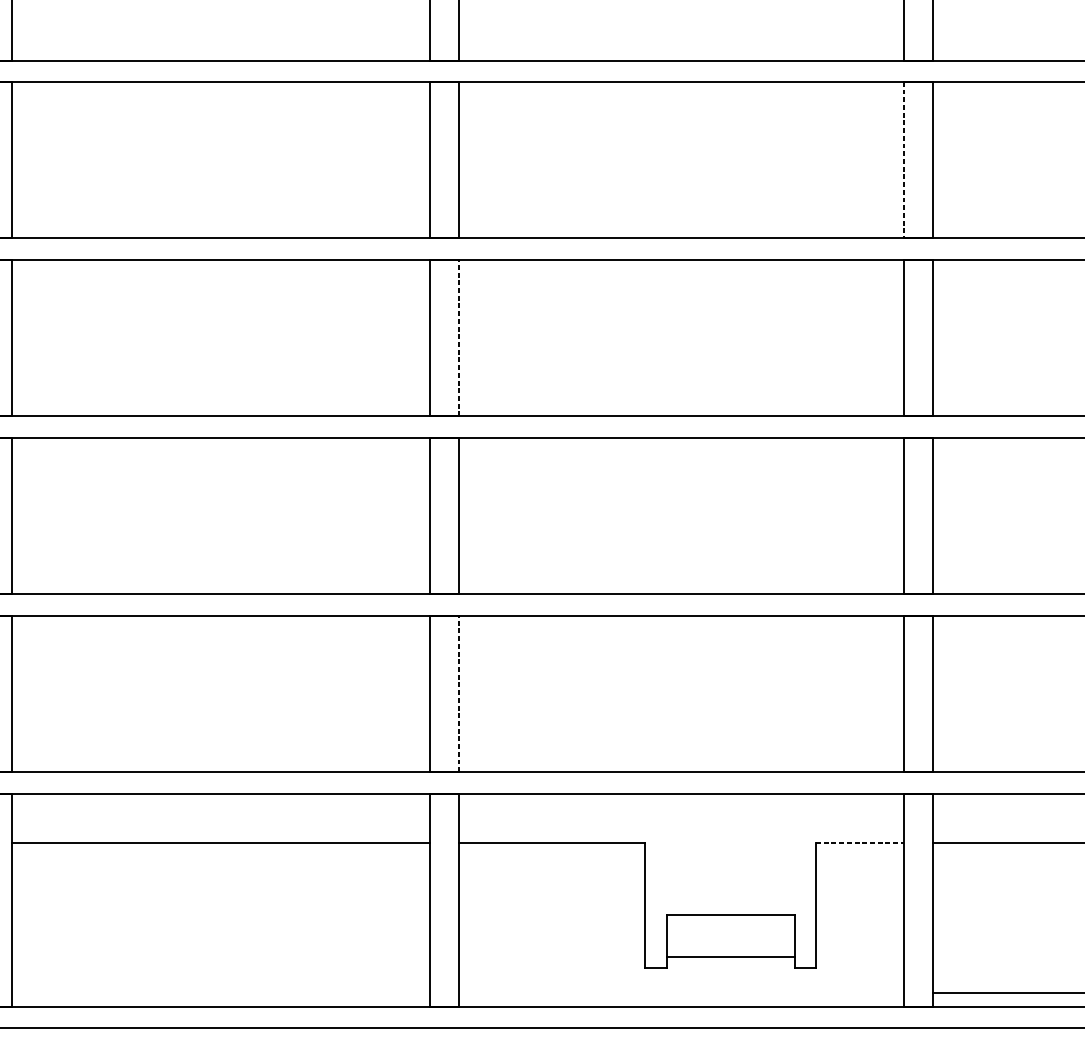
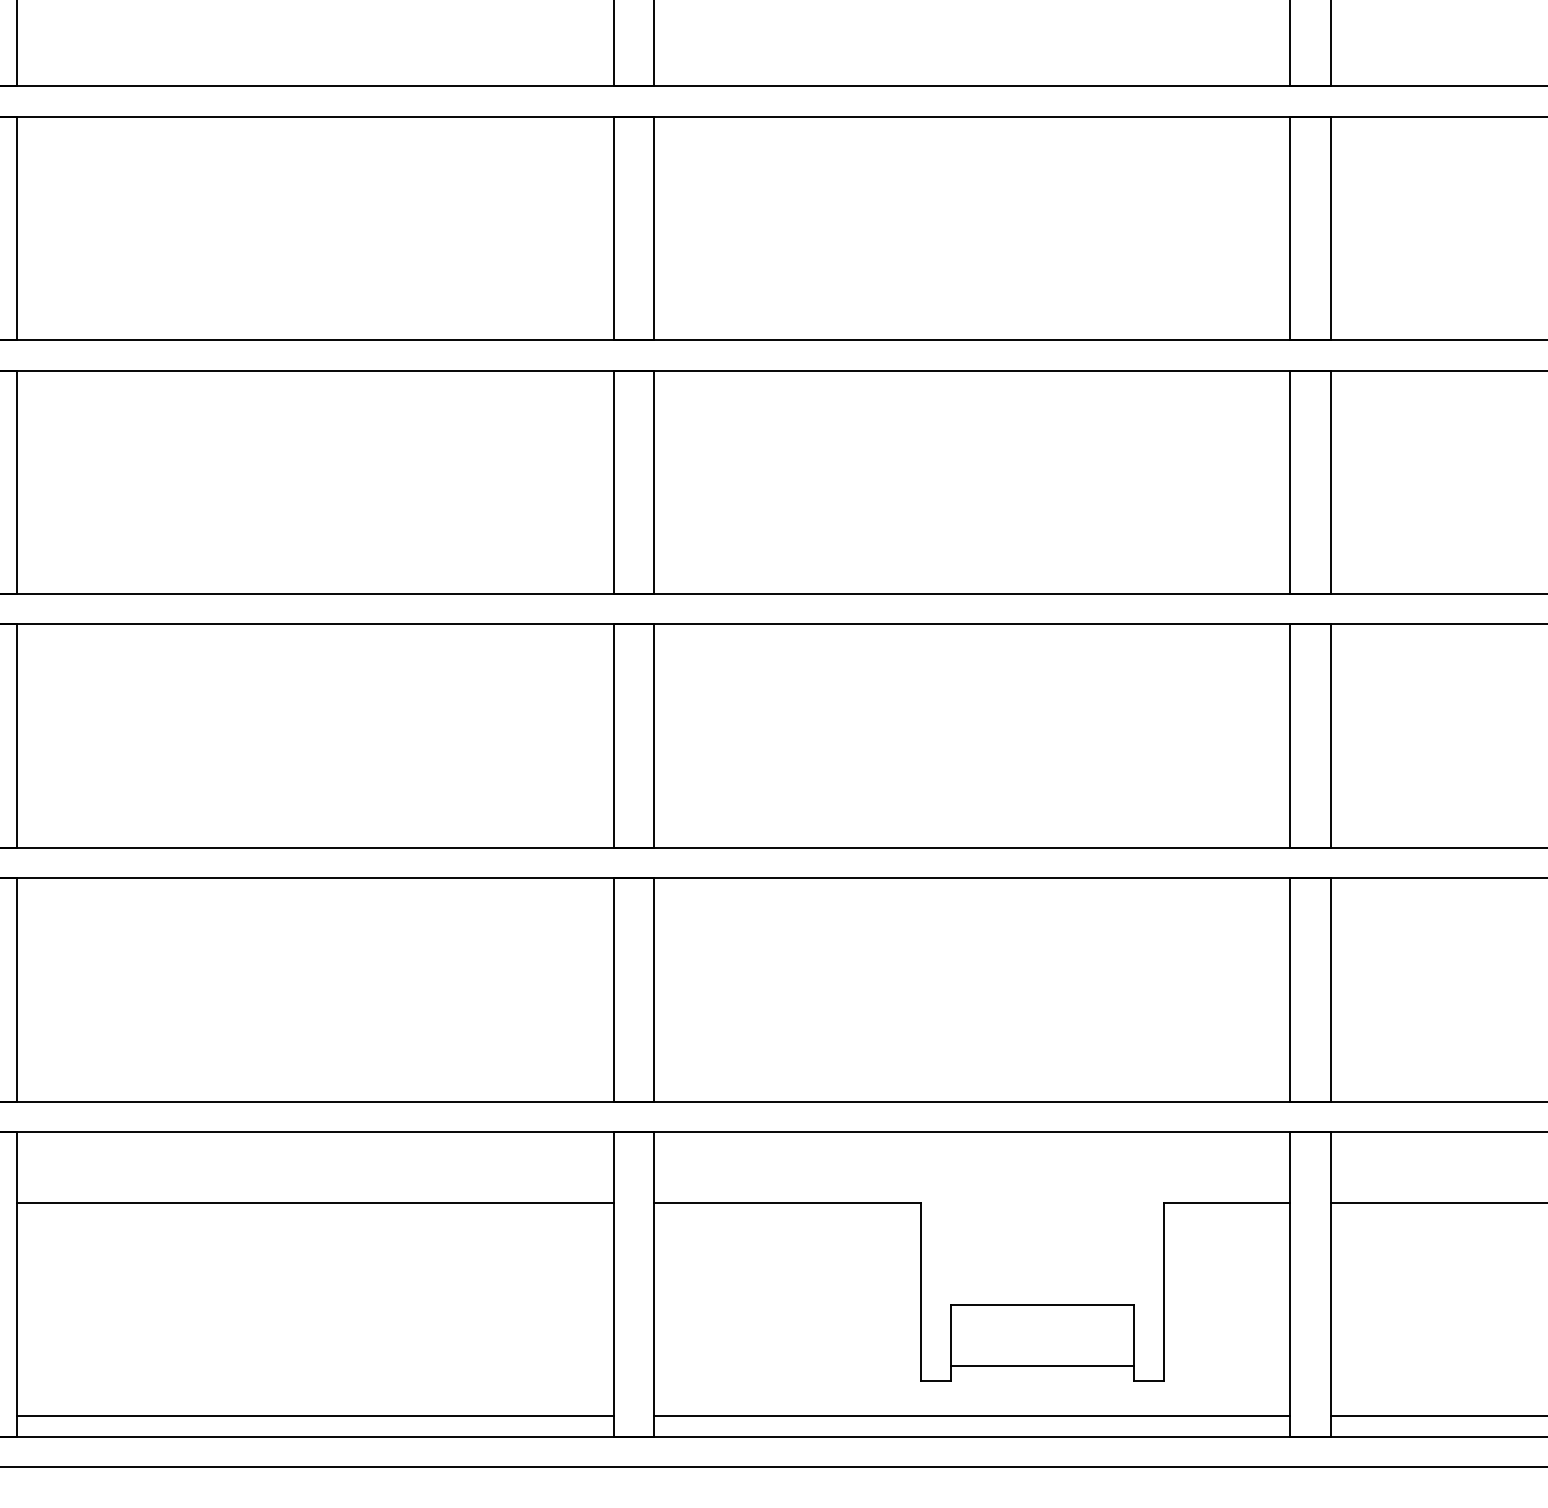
line: (904, 160) -> (1290, 228), dashed -> solid
line: (458, 338) -> (654, 482), dashed -> solid
line: (458, 693) -> (654, 989), dashed -> solid
line: (860, 843) -> (1227, 1203), dashed -> solid
line: (221, 992) -> (315, 1416), added
line: (681, 992) -> (972, 1416), added

